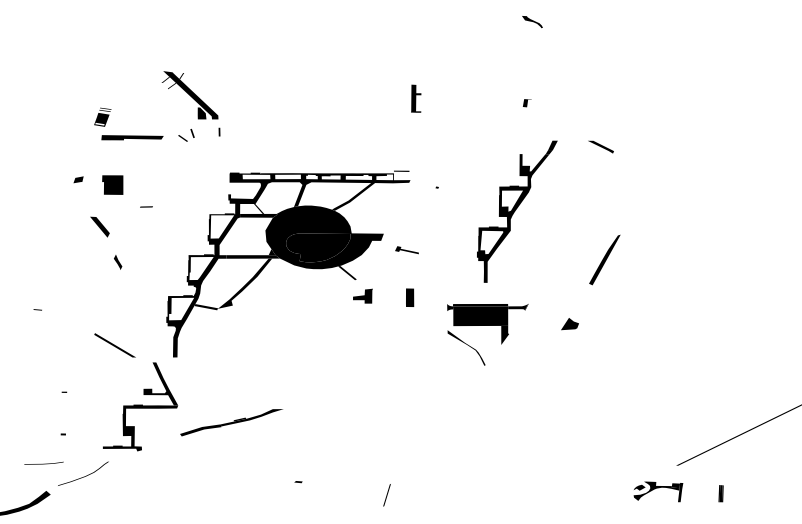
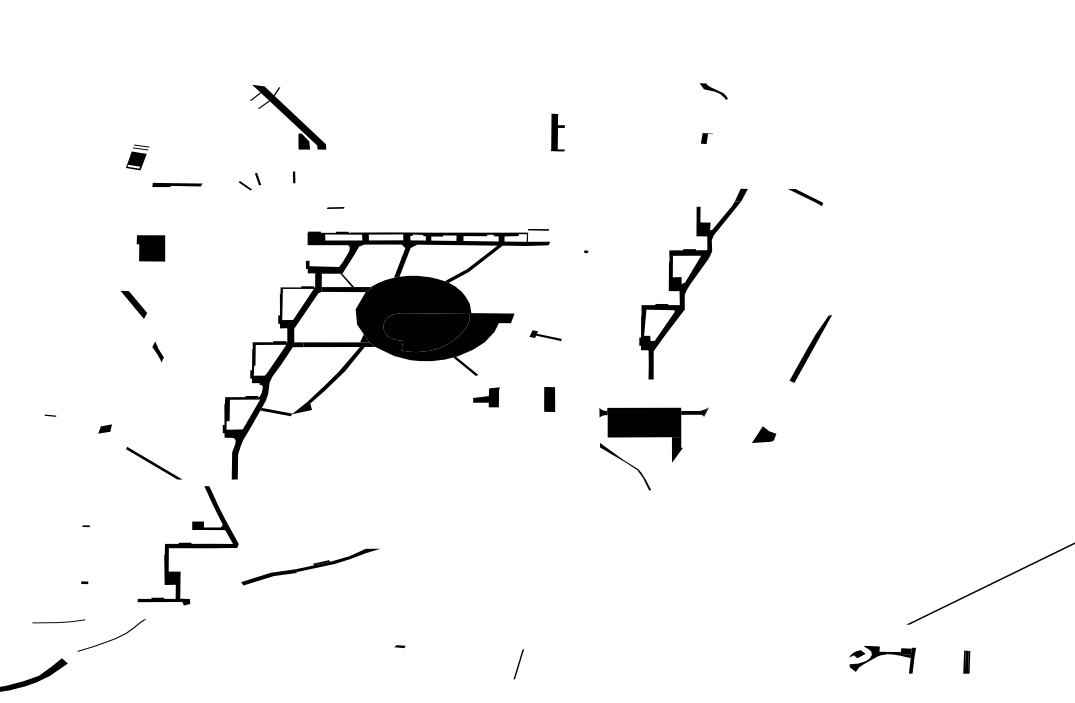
part: (532, 22) -> (713, 92), moved
part: (189, 95) -> (287, 117), moved
part: (132, 137) -> (177, 184), size x0.6
part: (78, 179) -> (105, 428), moved
line: (146, 206) -> (335, 207), moved

